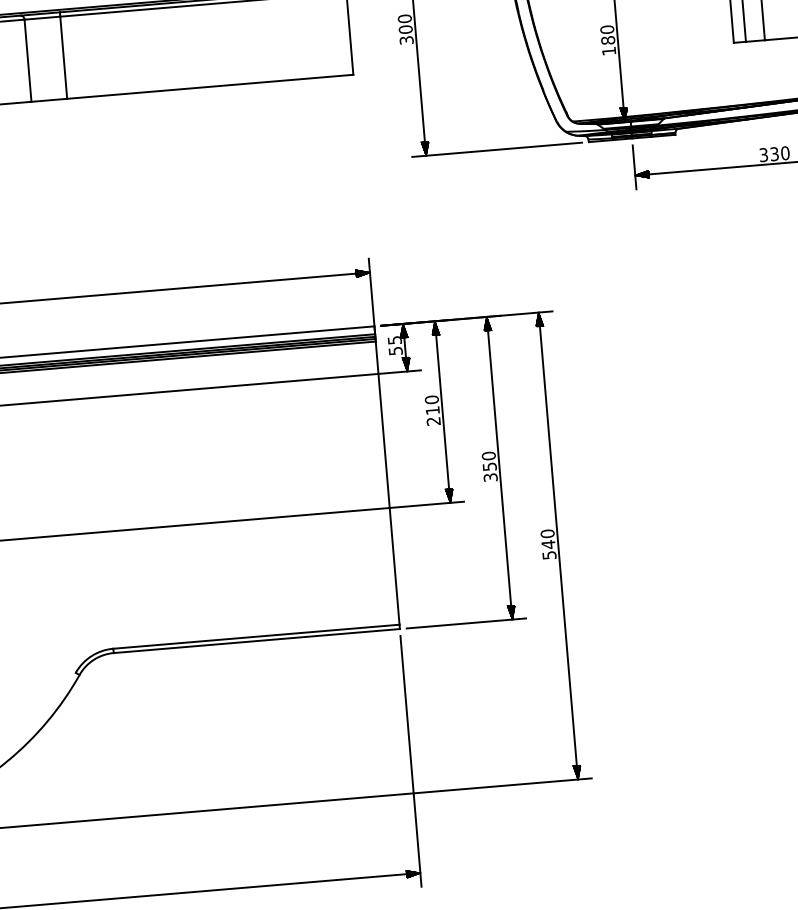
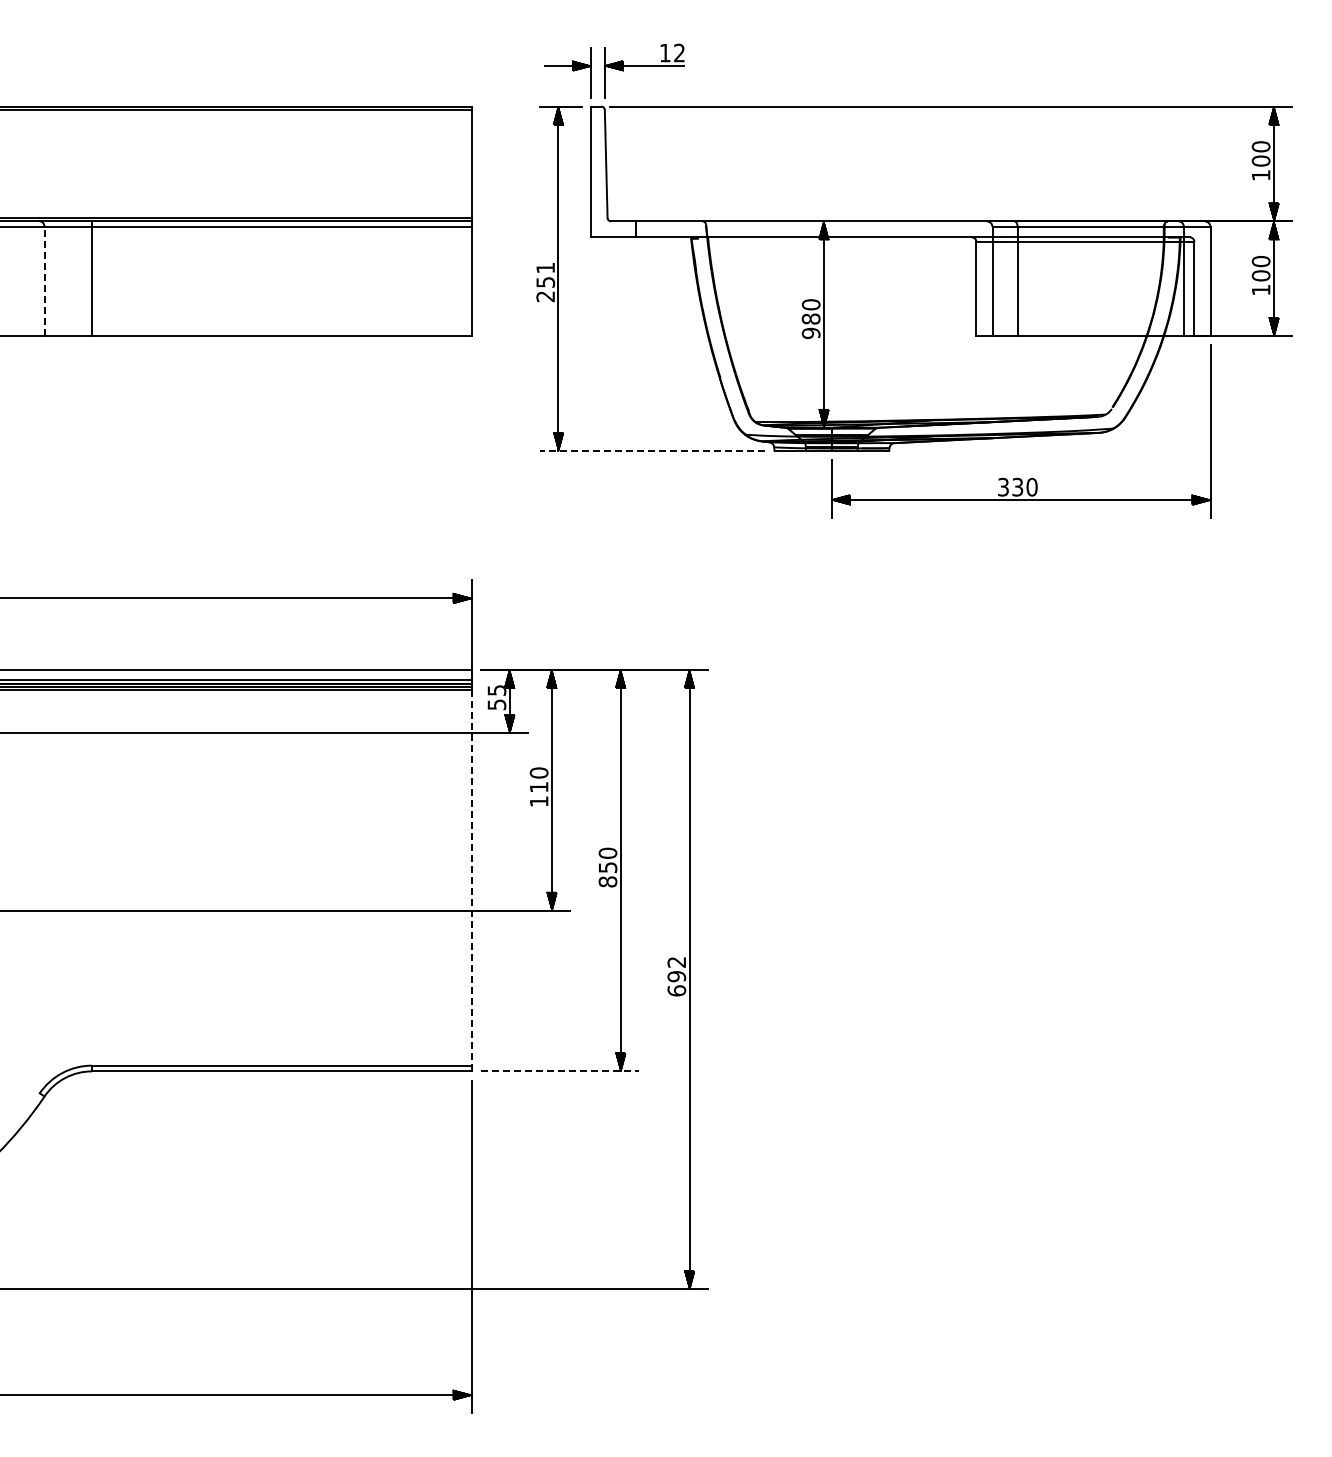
text: (405, 29) -> (545, 282), 300 -> 251
text: (608, 51) -> (810, 333), 180 -> 980
line: (27, 60) -> (44, 281), solid -> dashed
line: (496, 149) -> (652, 450), solid -> dashed
text: (433, 421) -> (538, 801), 210 -> 110
text: (490, 477) -> (607, 881), 350 -> 850
line: (387, 482) -> (471, 877), solid -> dashed
text: (548, 544) -> (676, 976), 540 -> 692
line: (466, 623) -> (560, 1071), solid -> dashed

